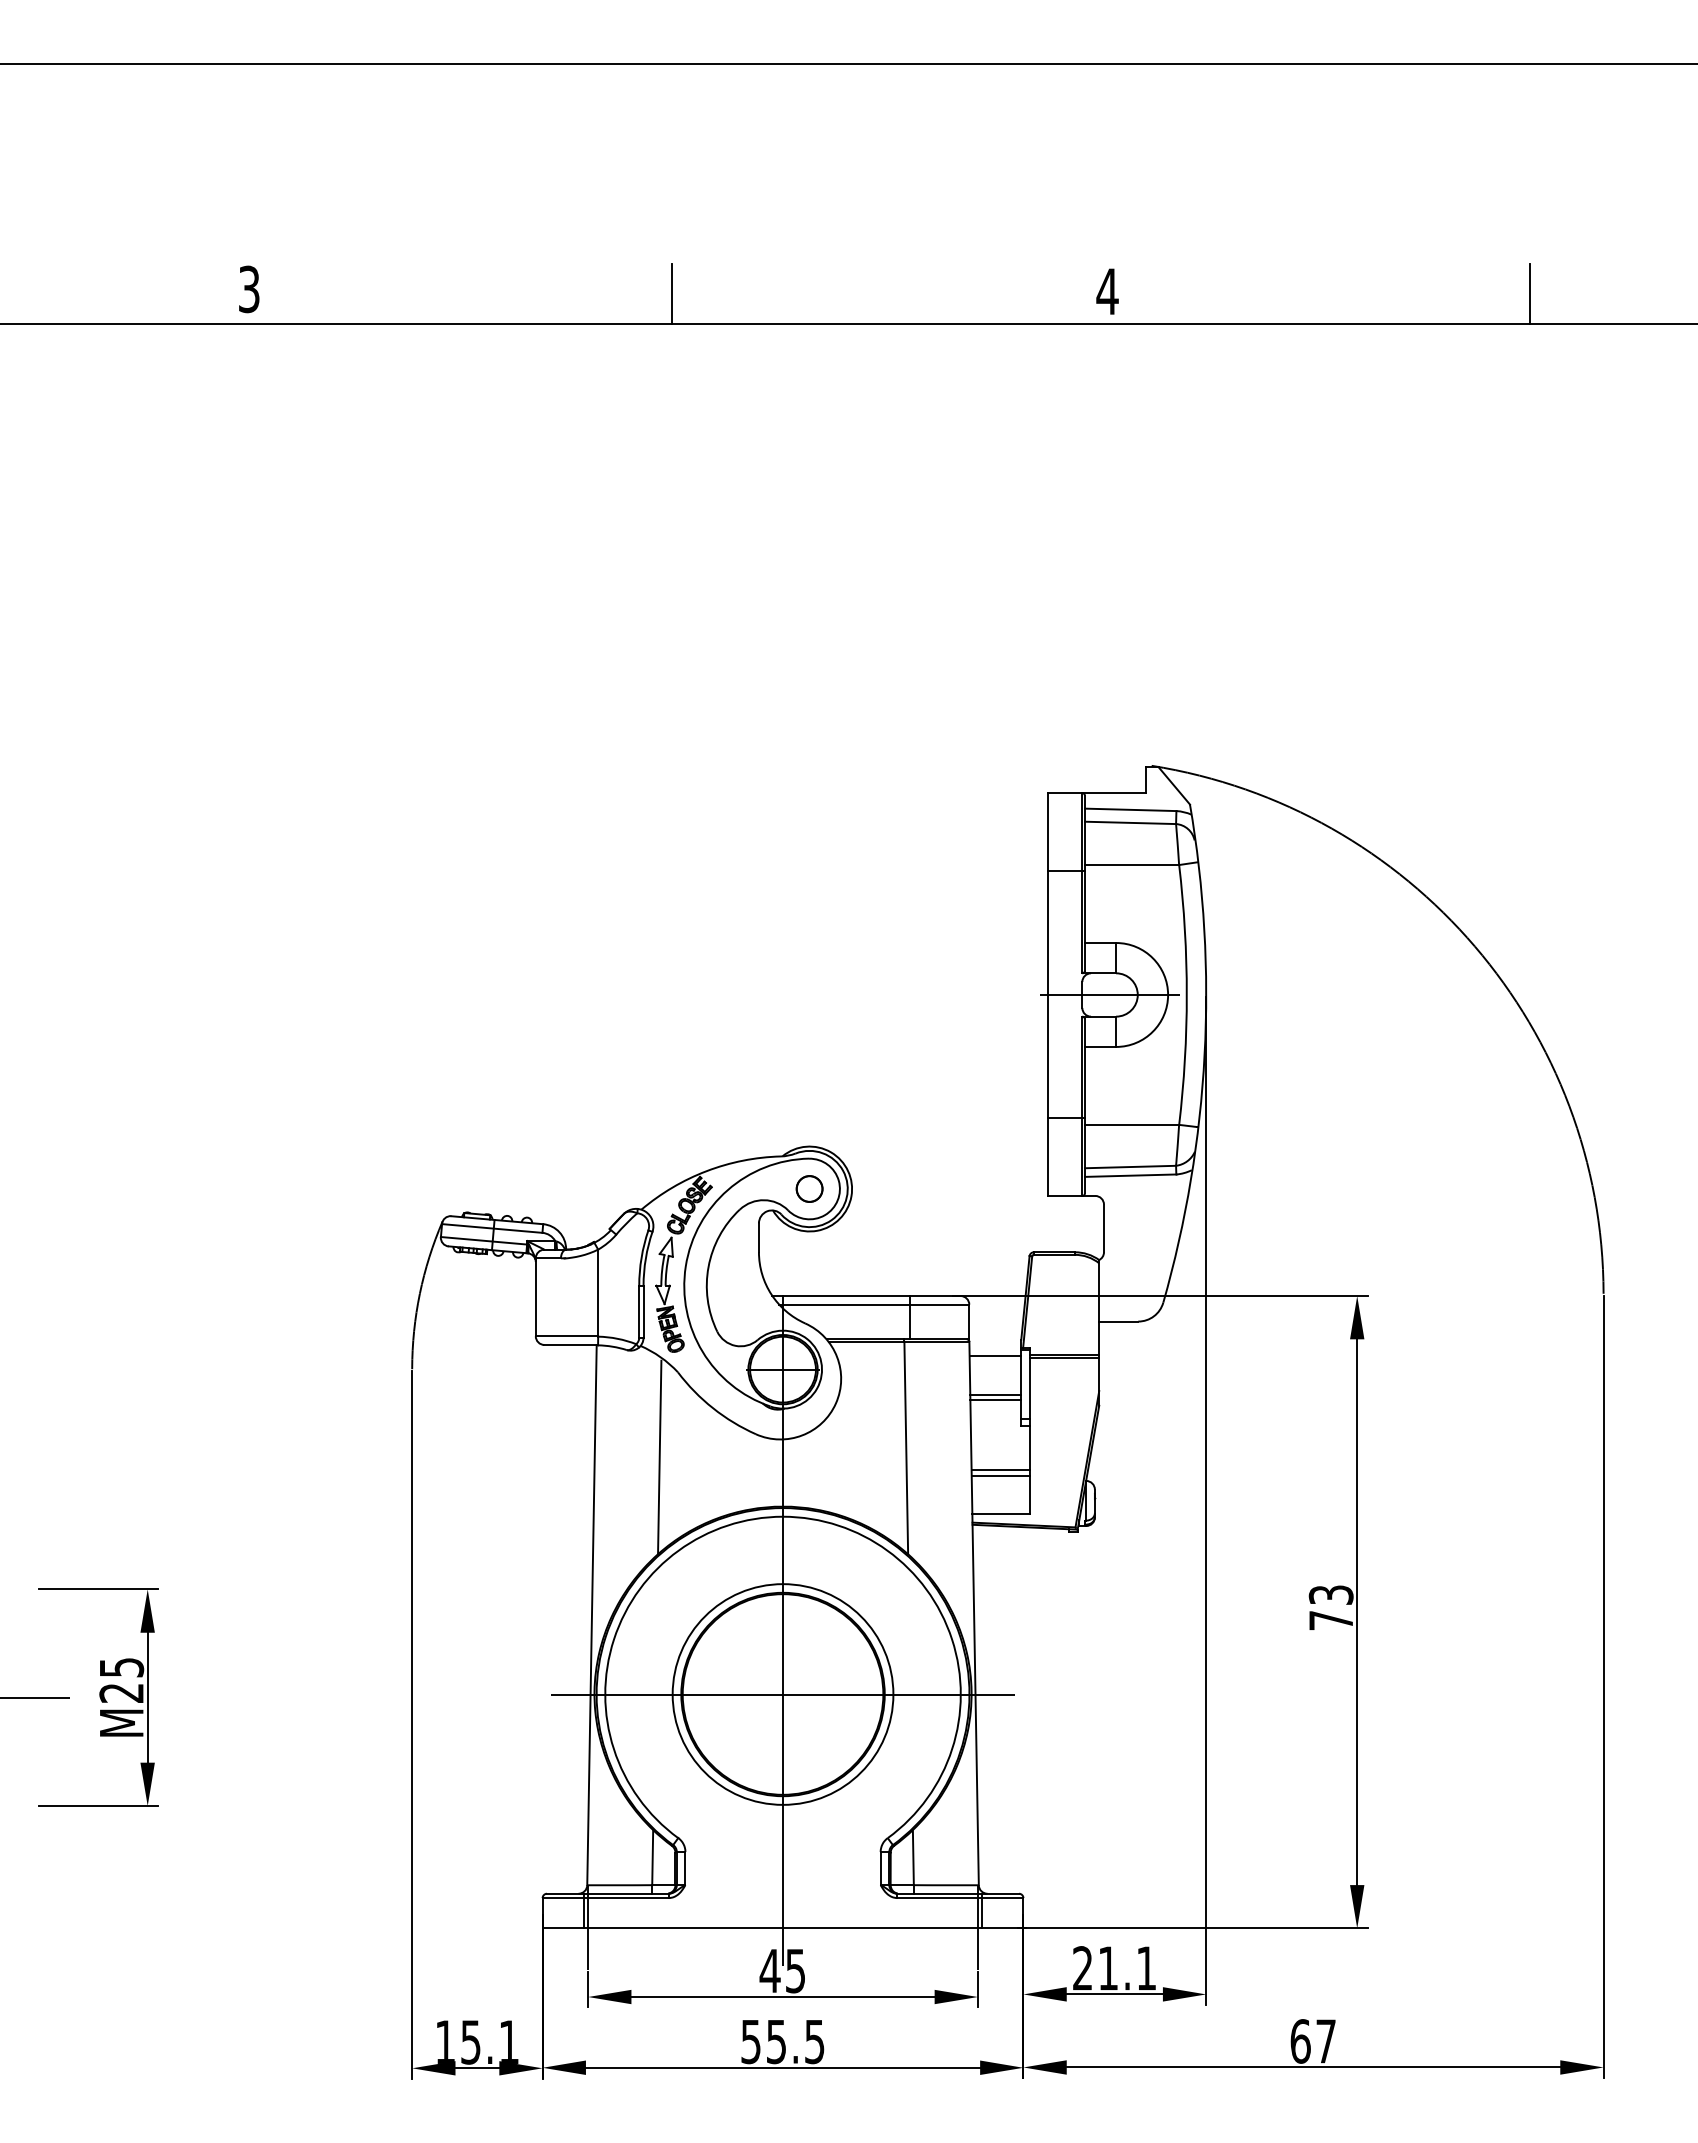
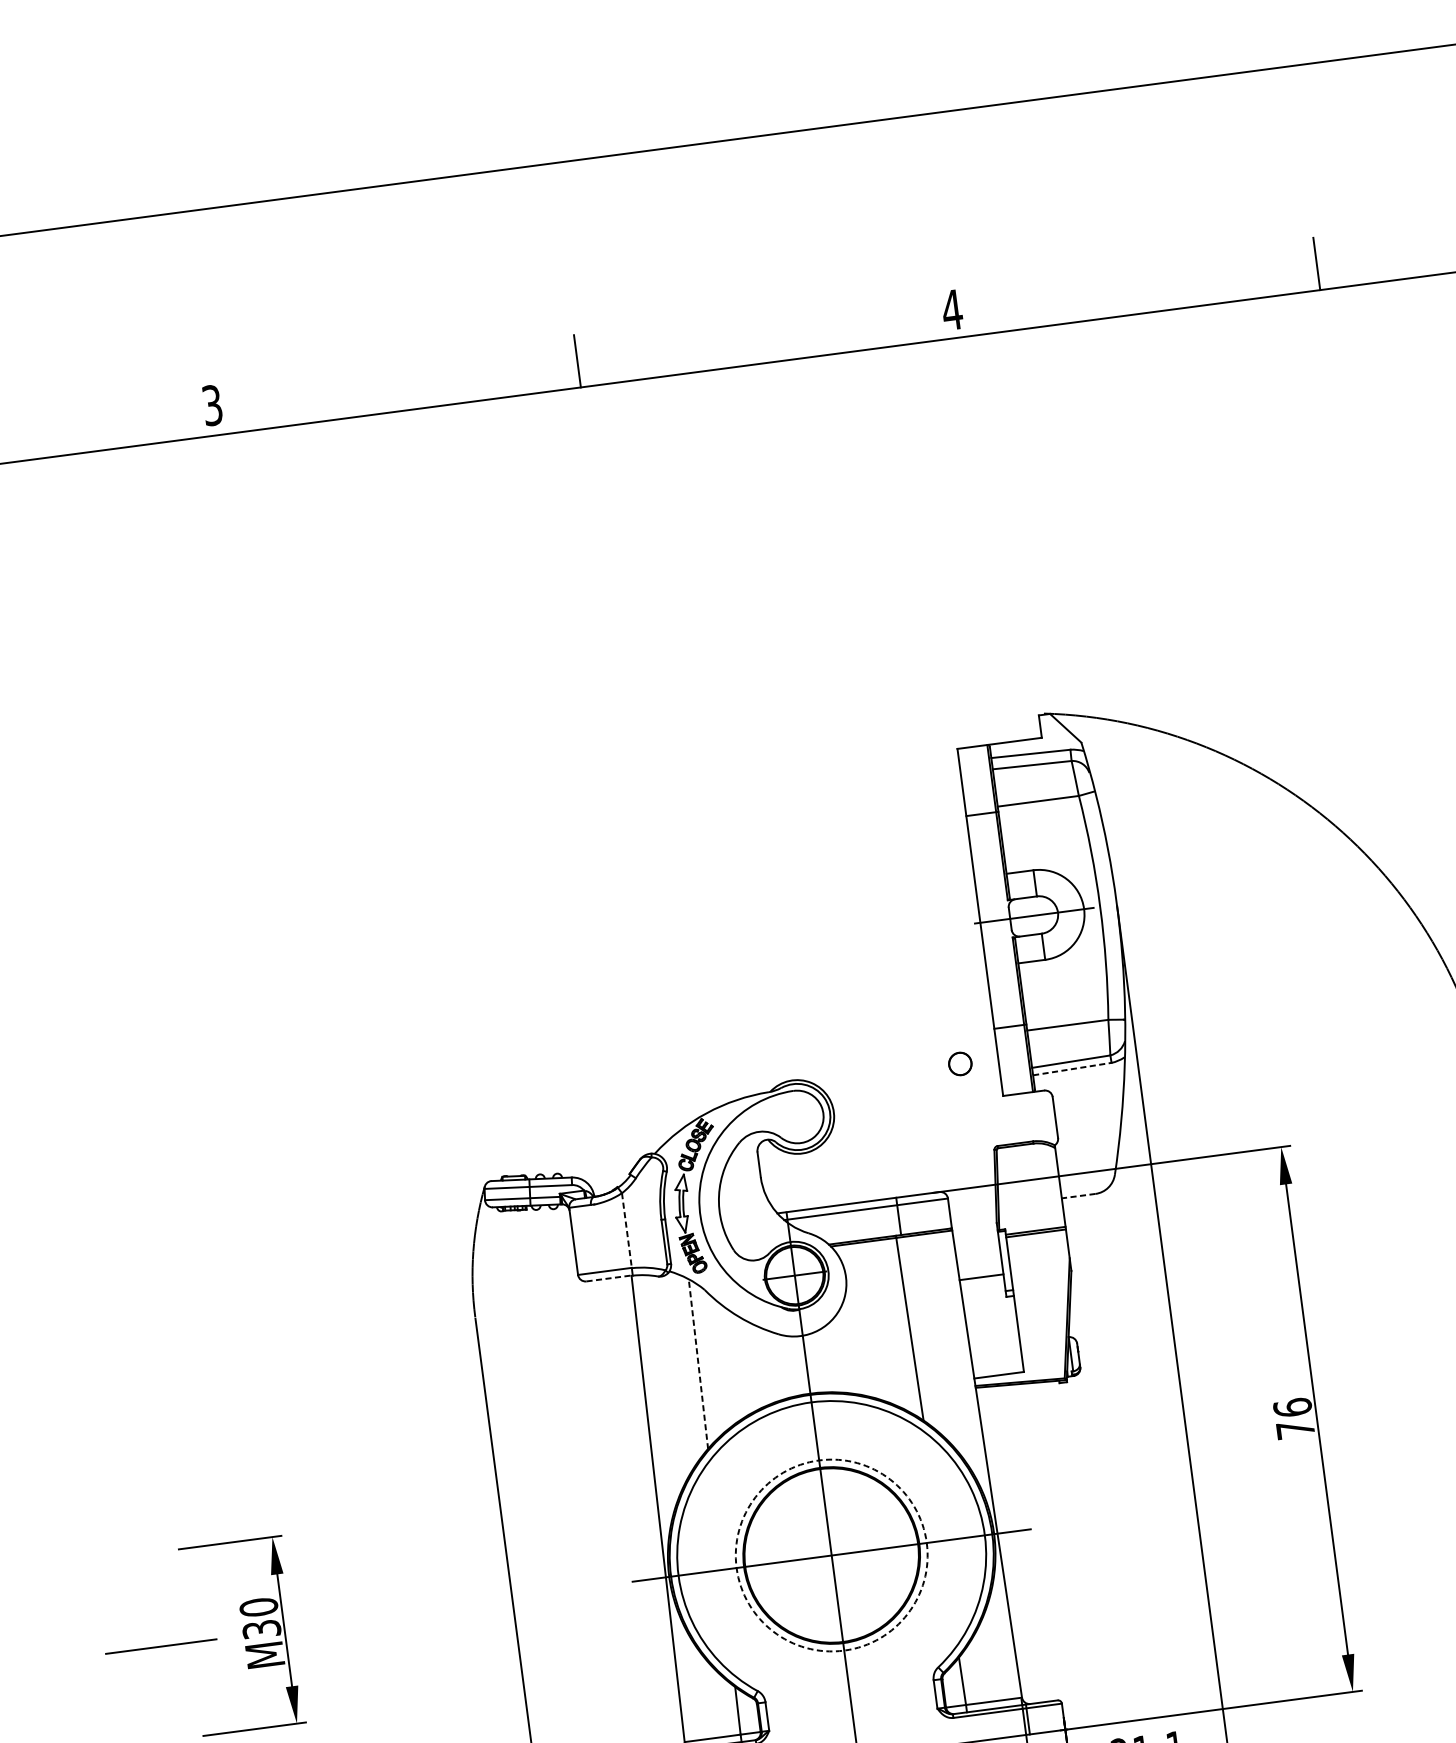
line: (1130, 1175) -> (1072, 1068), solid -> dashed
part: (809, 1188) -> (960, 1063), moved
line: (598, 1293) -> (627, 1230), solid -> dashed
line: (1118, 1321) -> (1078, 1196), solid -> dashed
line: (571, 1344) -> (609, 1277), solid -> dashed
line: (995, 1356) -> (976, 1240), removed
line: (995, 1395) -> (980, 1273), removed
line: (659, 1457) -> (698, 1365), solid -> dashed
line: (1000, 1470) -> (993, 1337), removed
line: (1000, 1476) -> (994, 1343), removed
text: (1330, 1594) -> (1292, 1407), 73 -> 76
text: (121, 1679) -> (260, 1617), M25 -> M30
circle: (782, 1694) -> (831, 1555), solid -> dashed

